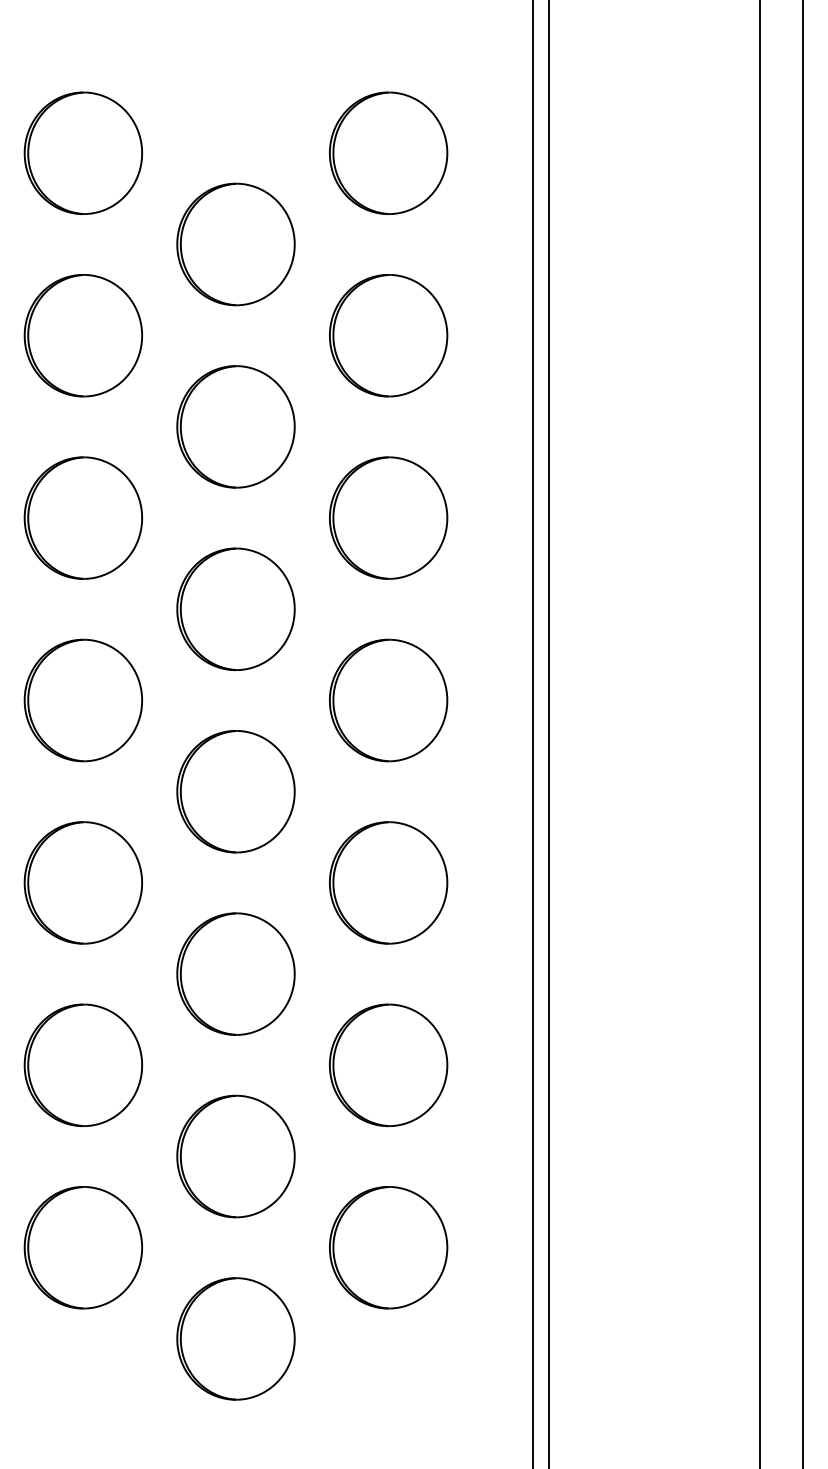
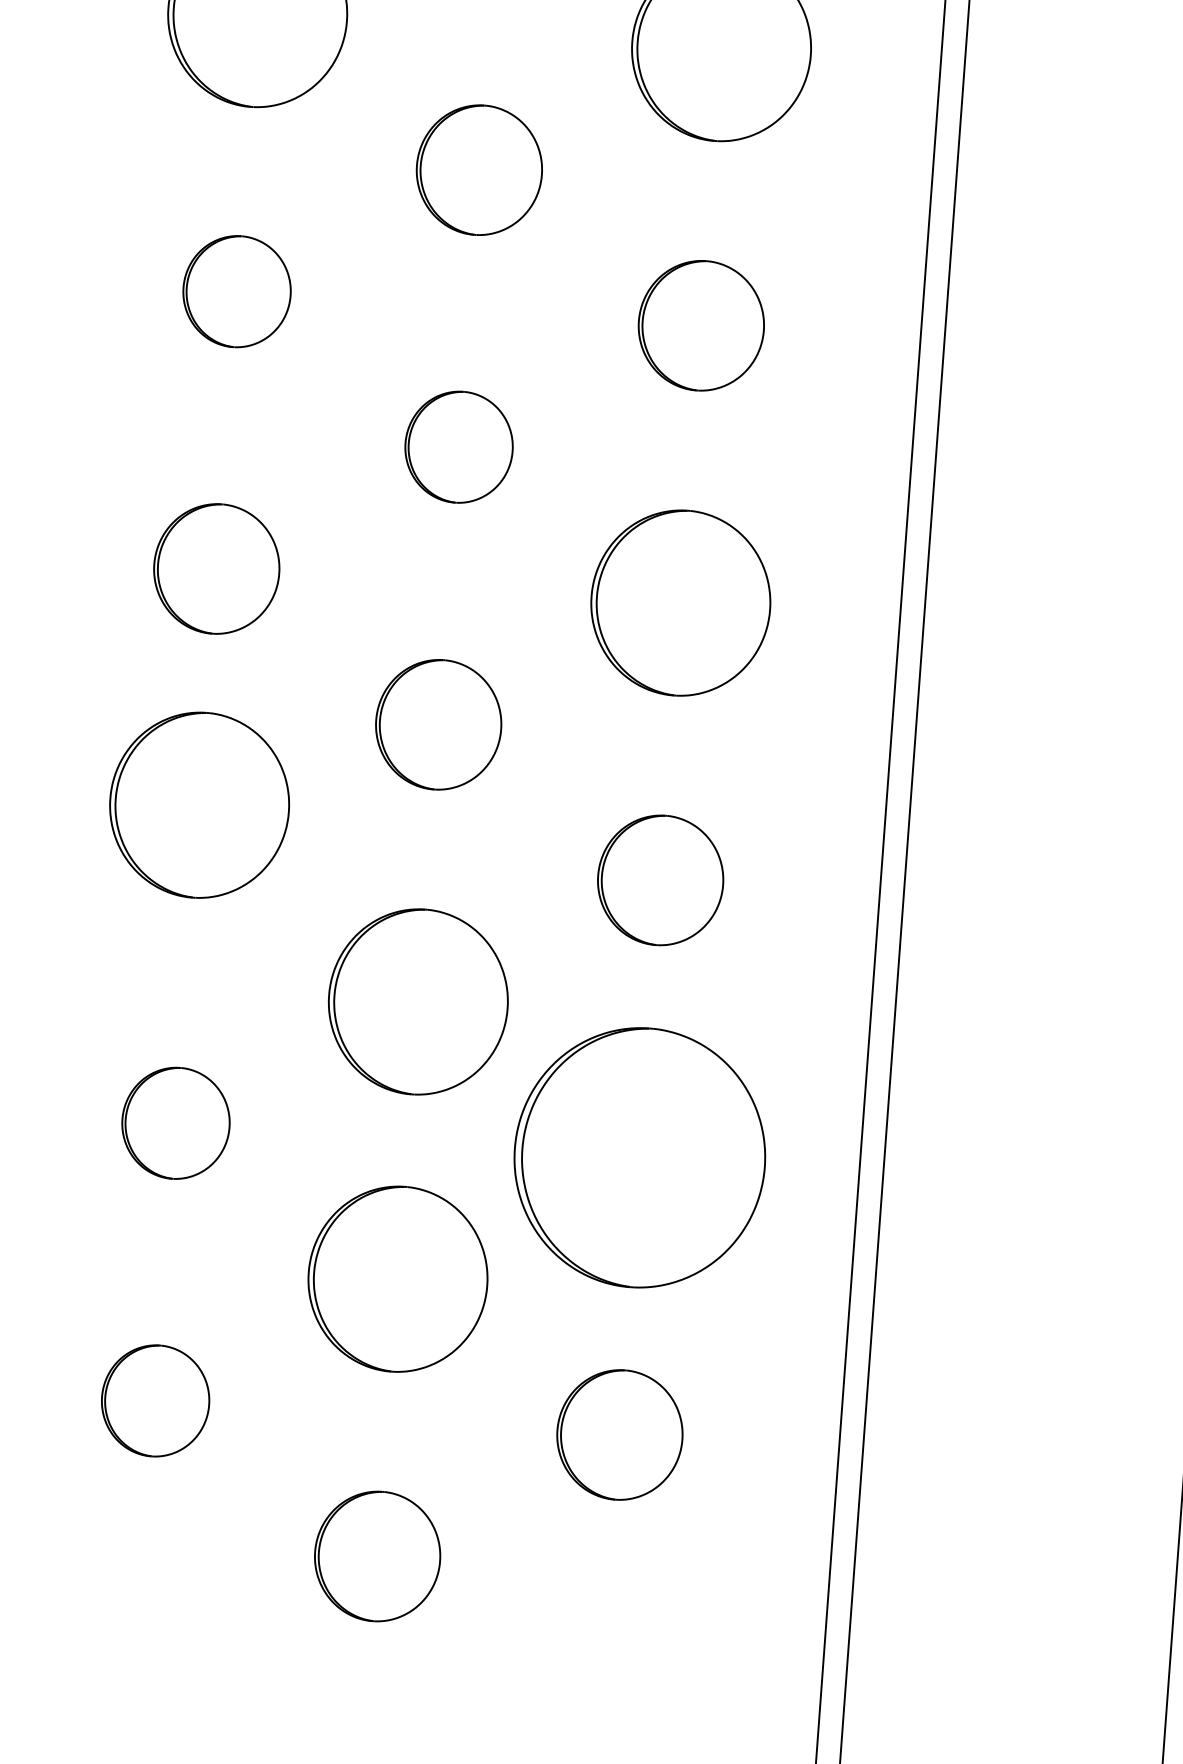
part: (235, 426) -> (478, 169), size x0.7
part: (82, 517) -> (235, 290), size x0.6
part: (388, 517) -> (701, 324), size x0.7
part: (235, 608) -> (458, 446), size x0.6
part: (82, 700) -> (215, 568), size x0.7
part: (235, 791) -> (437, 724), size x0.7
part: (82, 882) -> (198, 804), moved
part: (388, 882) -> (660, 879), size x0.7
part: (82, 1064) -> (174, 1122), size x0.6
part: (388, 1064) -> (640, 1156), size x1.4
part: (82, 1247) -> (154, 1400), size x0.6
part: (388, 1247) -> (619, 1434), size x0.7
part: (235, 1338) -> (376, 1555), size x0.7

